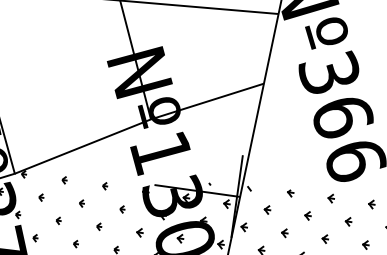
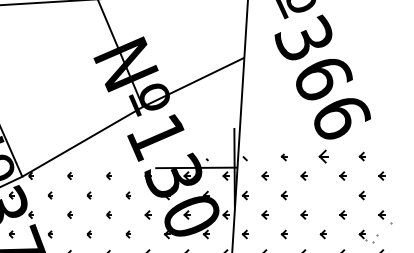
part: (330, 198) -> (322, 156), size x1.6
part: (324, 238) -> (322, 195), removed

